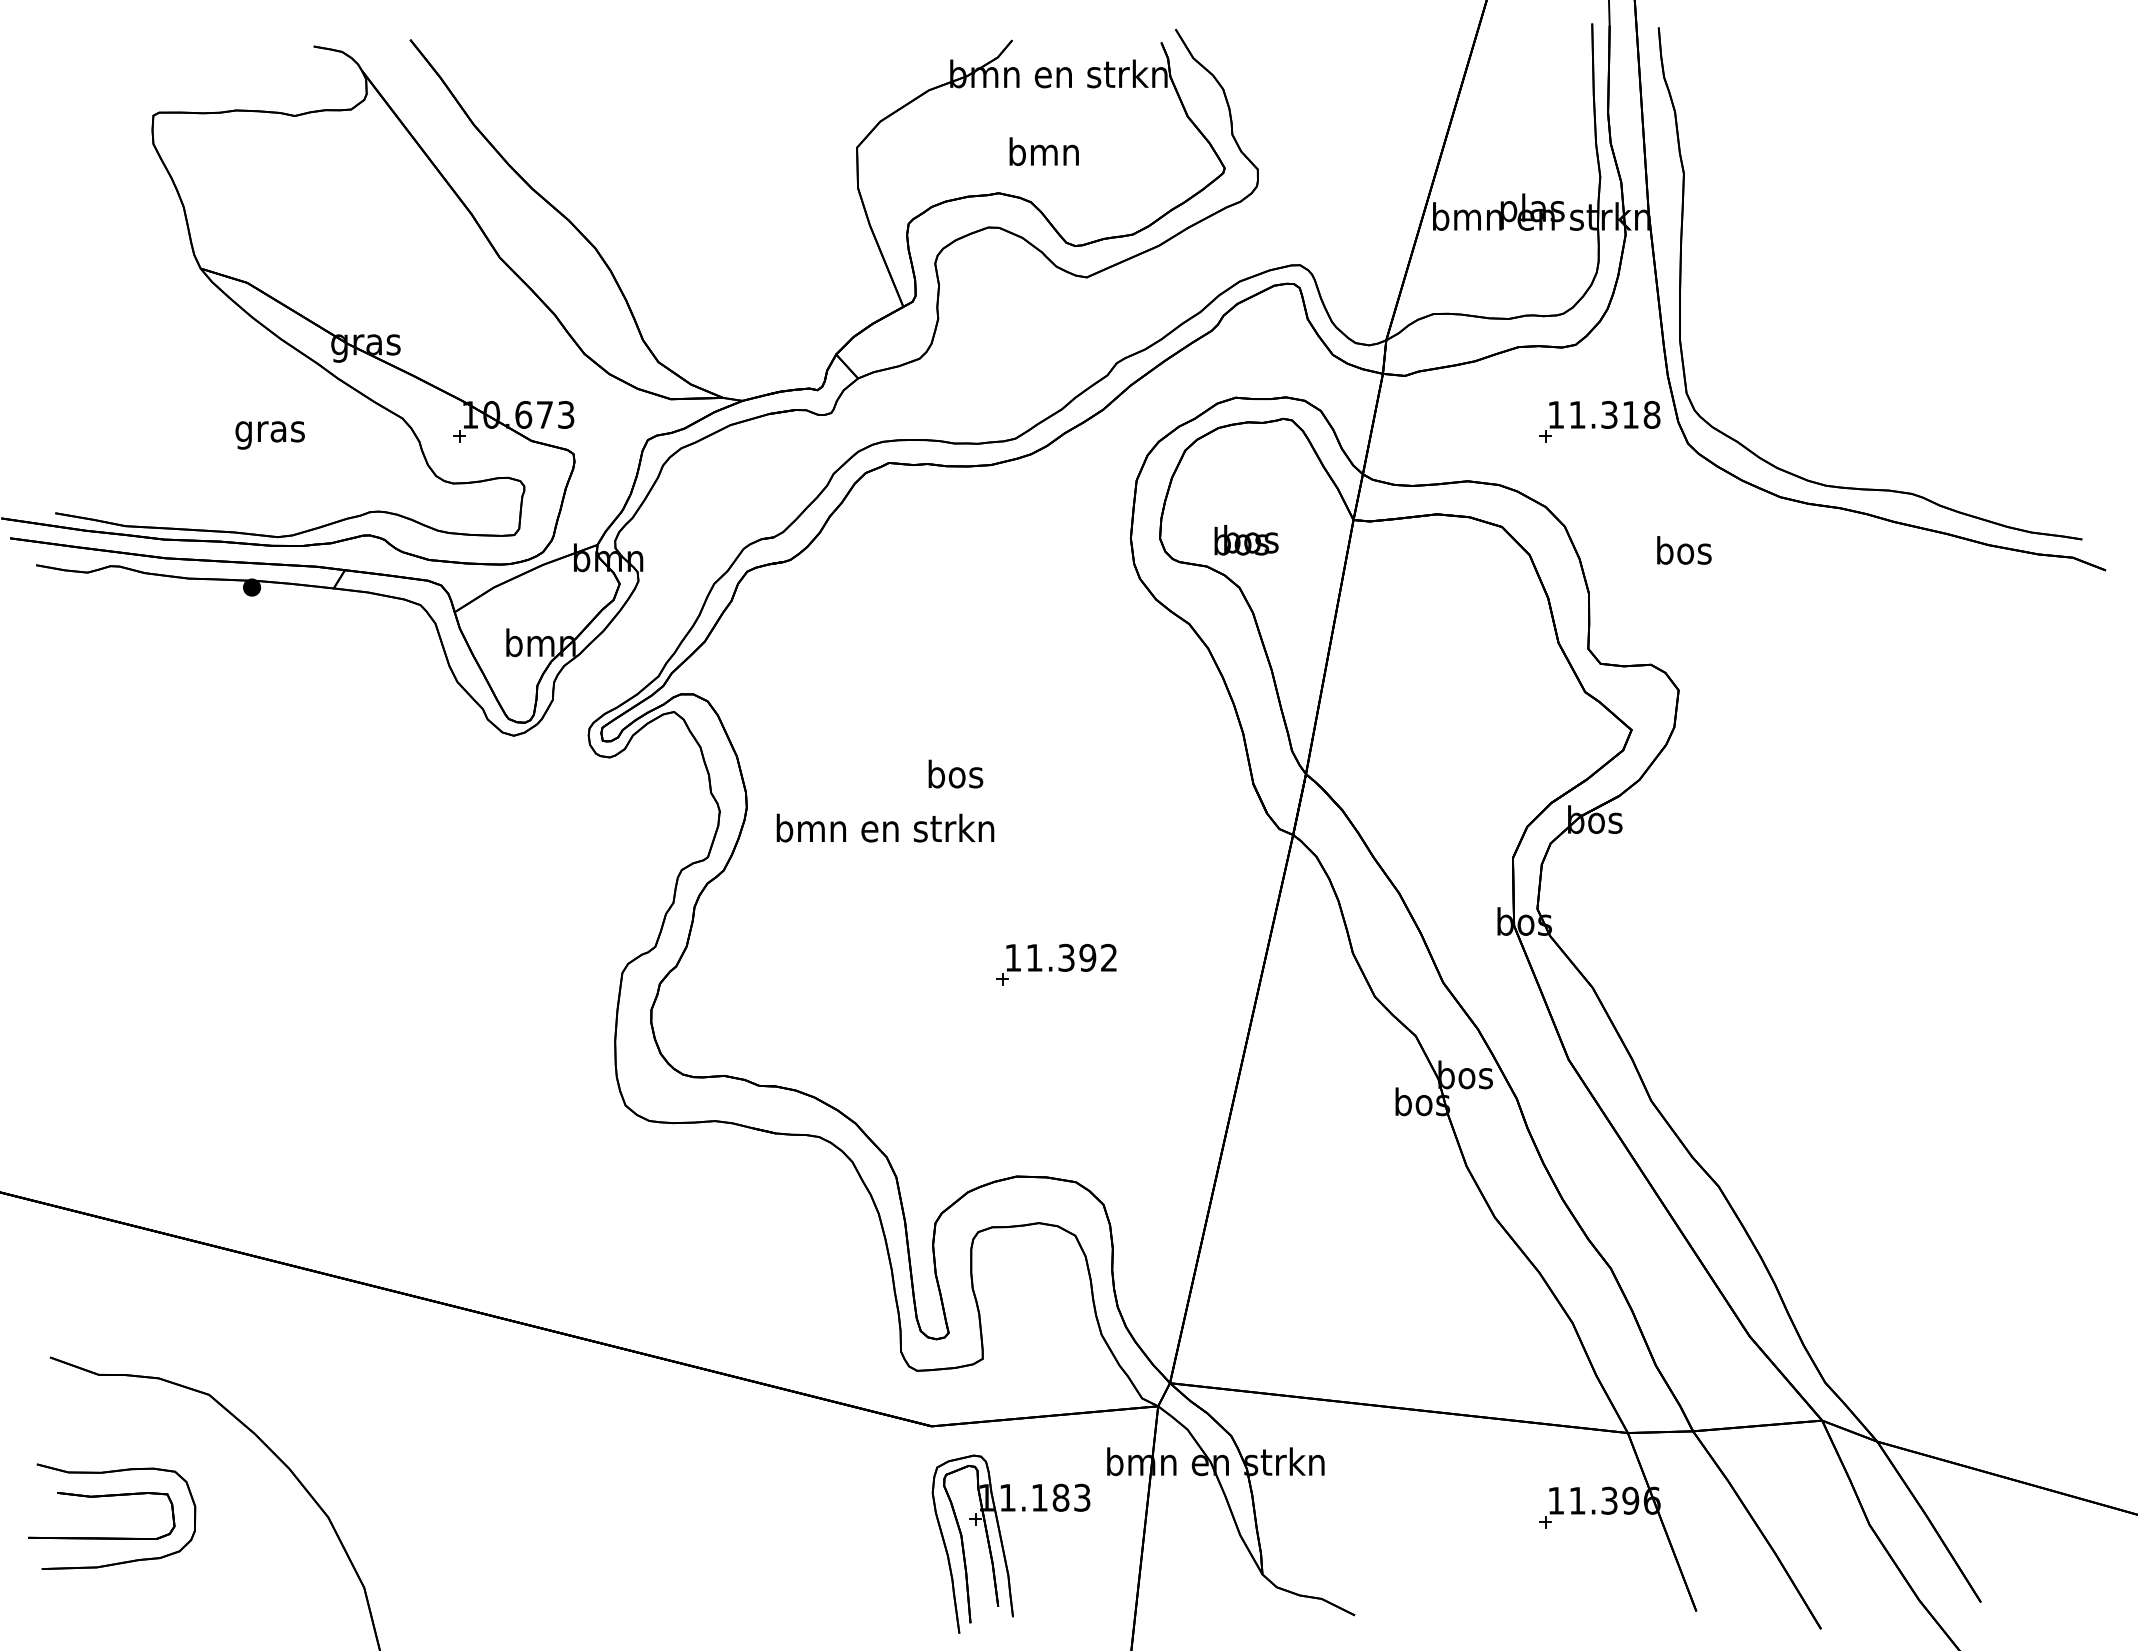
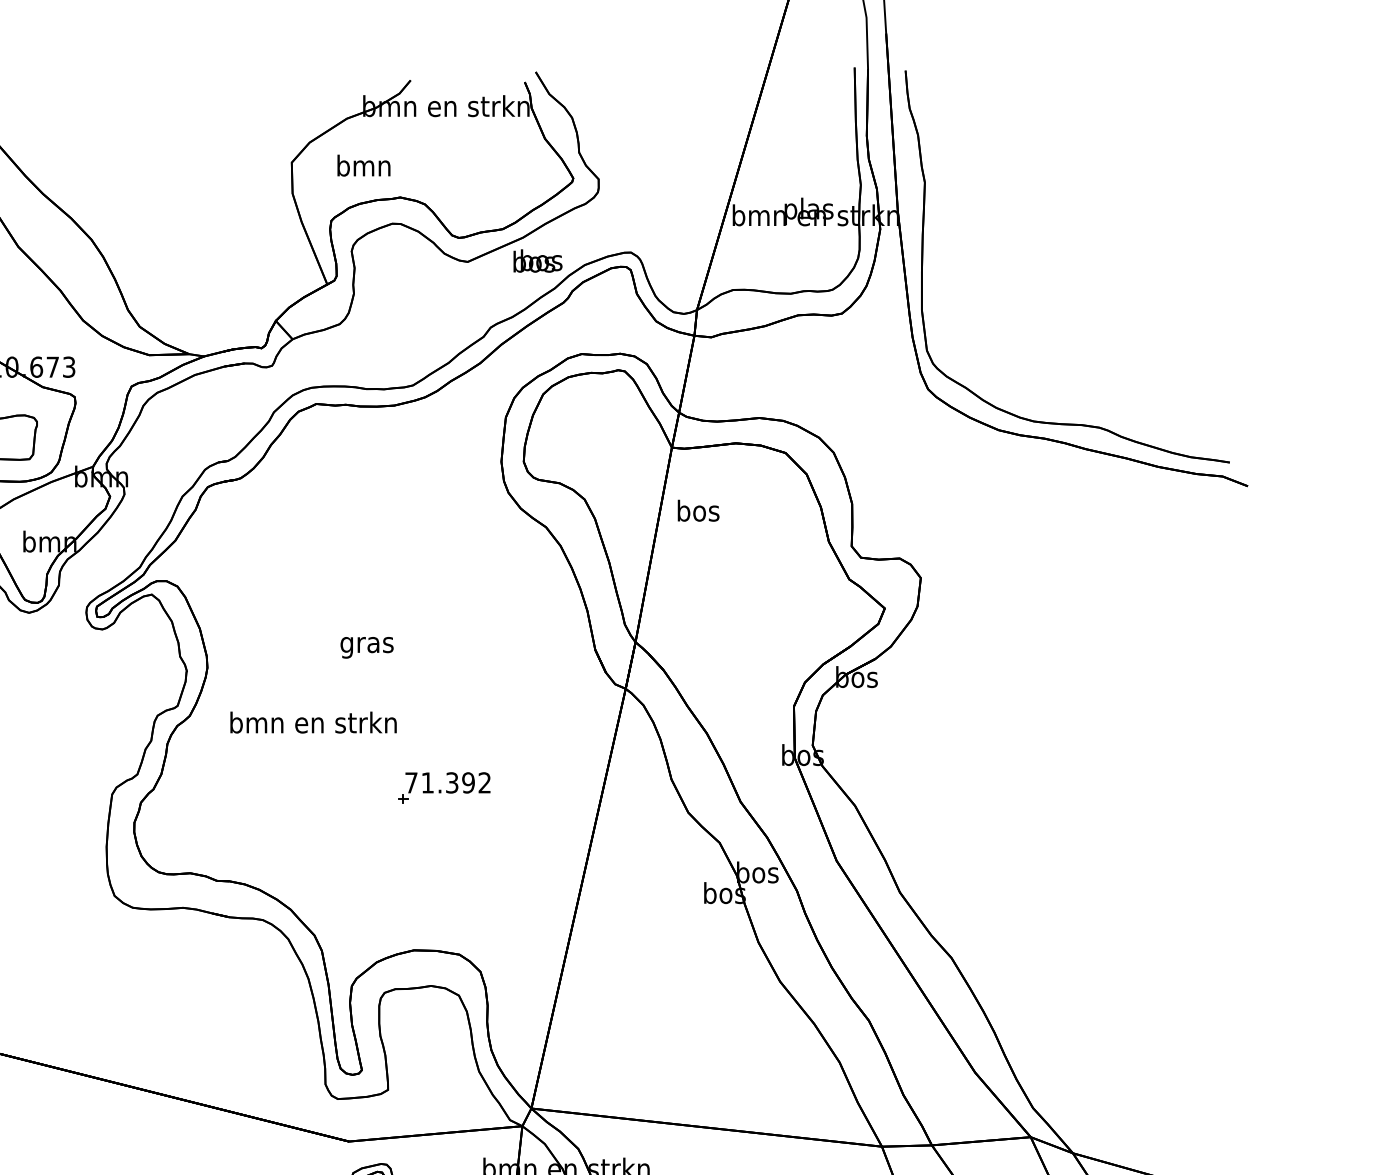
text: (1043, 151) -> (363, 165), moved
part: (1599, 421) -> (860, 372), removed
text: (1246, 540) -> (537, 261), moved
text: (1684, 550) -> (698, 510), moved
text: (955, 777) -> (367, 644), bos -> gras
text: (885, 827) -> (313, 722), moved
text: (1013, 957) -> (411, 782), 11.392 -> 71.392

